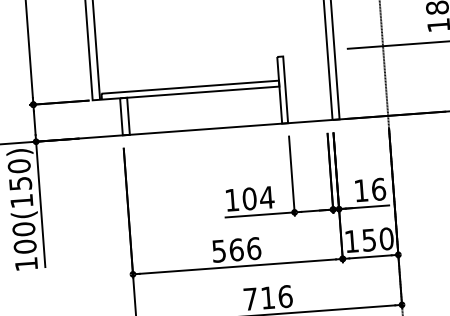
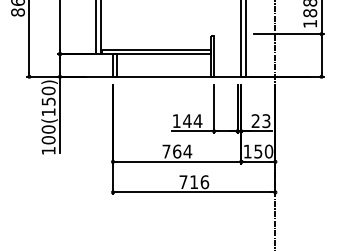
text: (369, 190) -> (260, 121), 16 -> 23
text: (249, 199) -> (187, 121), 104 -> 144
text: (237, 249) -> (177, 151), 566 -> 764

